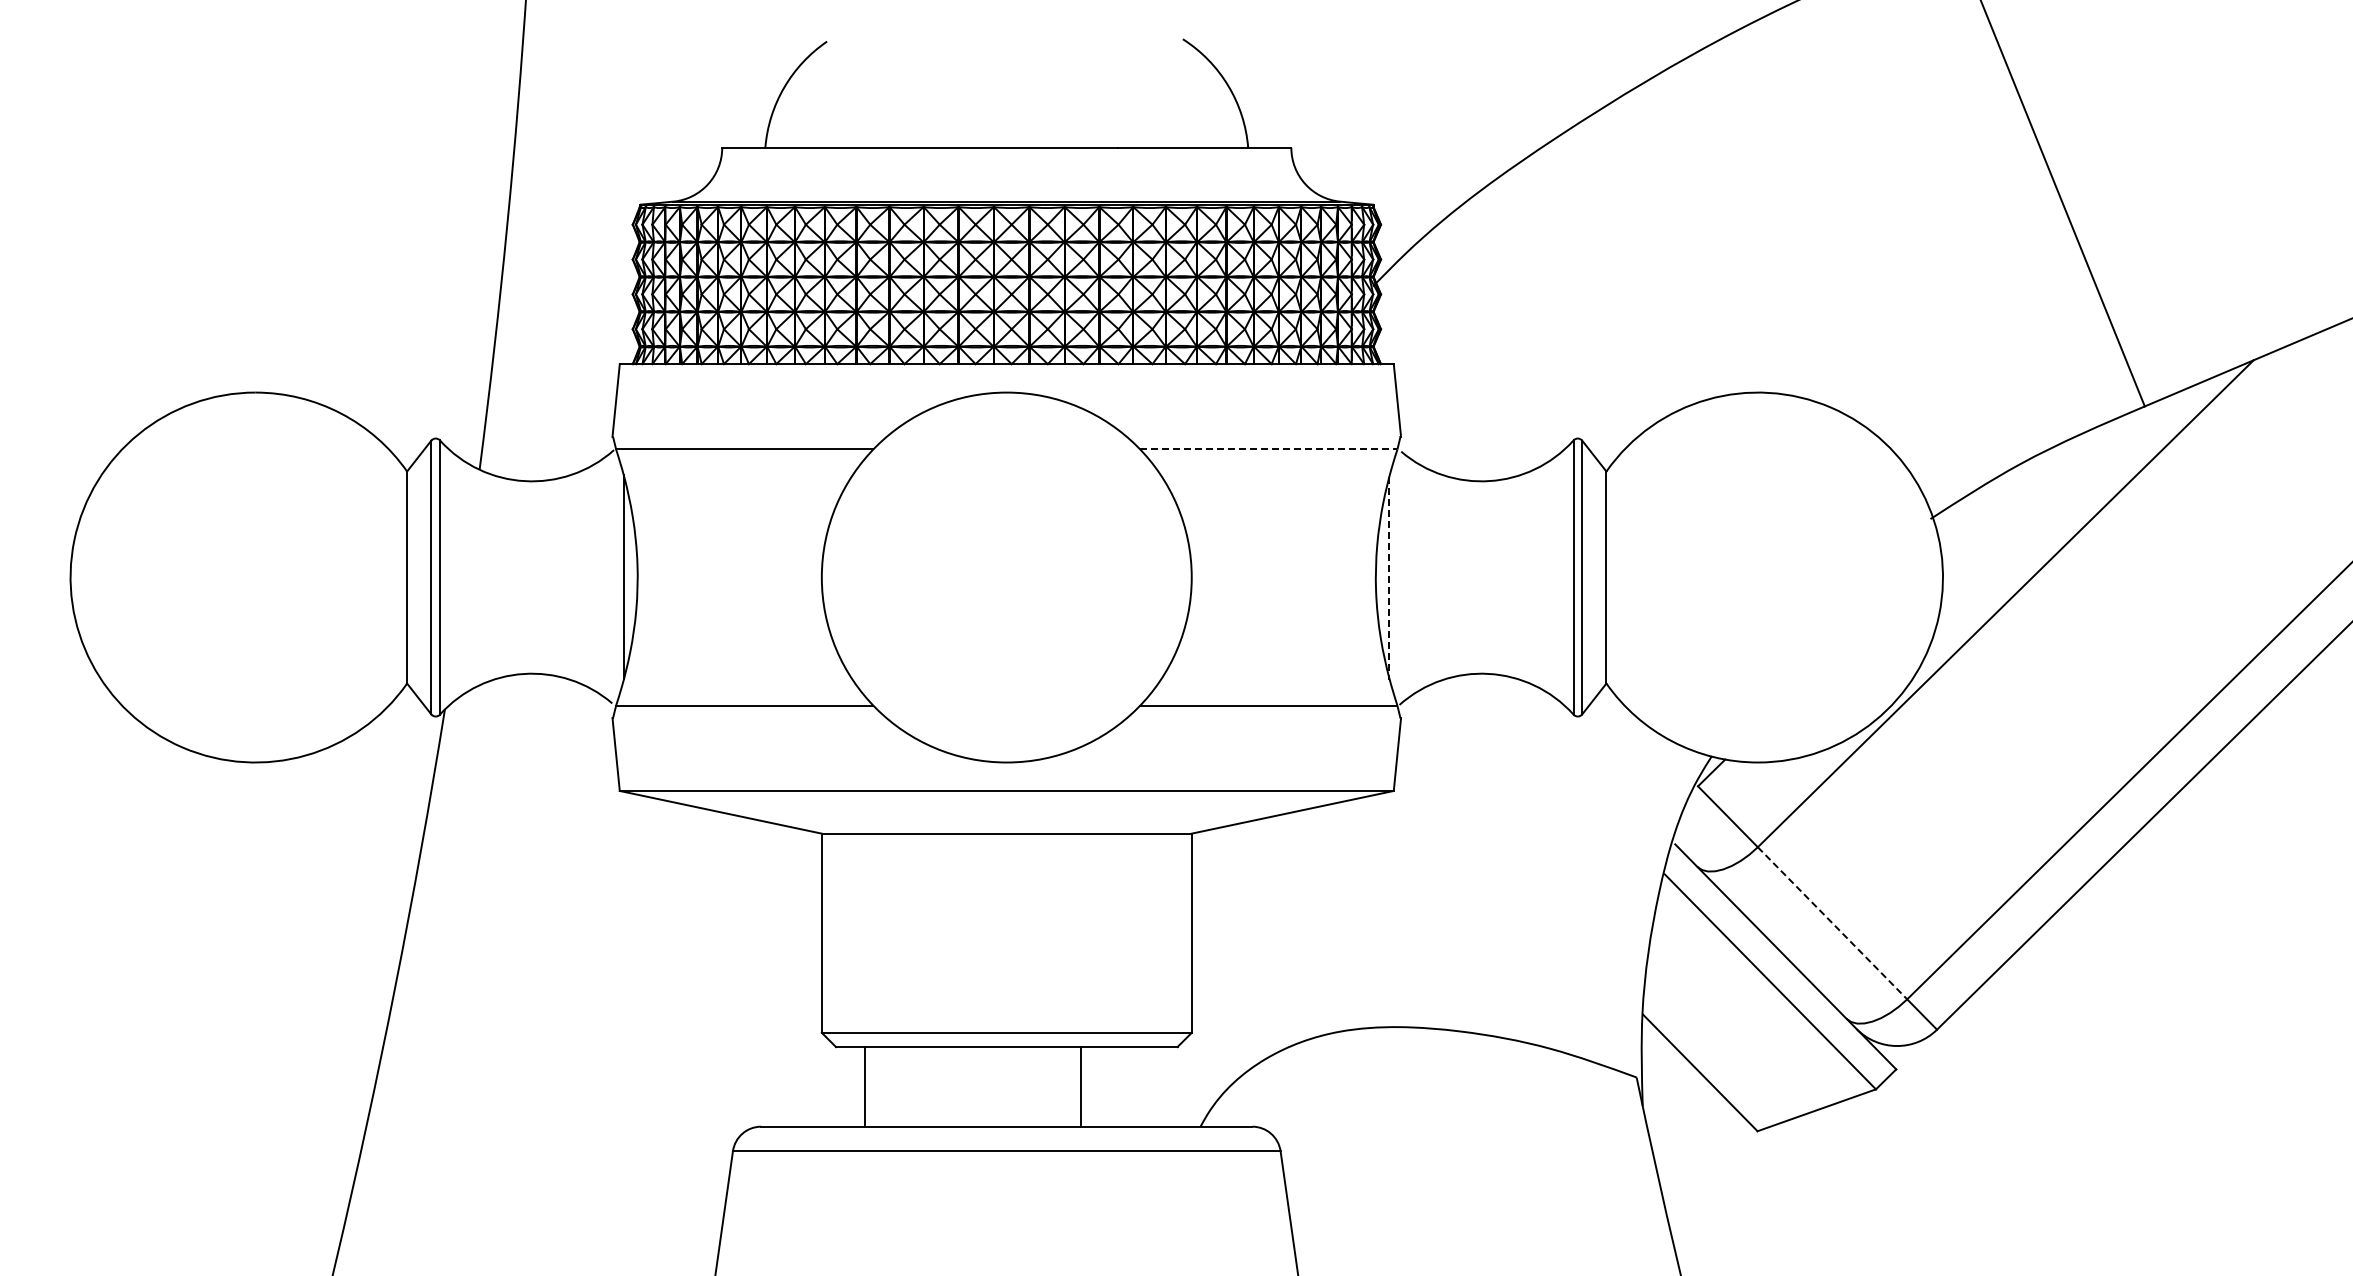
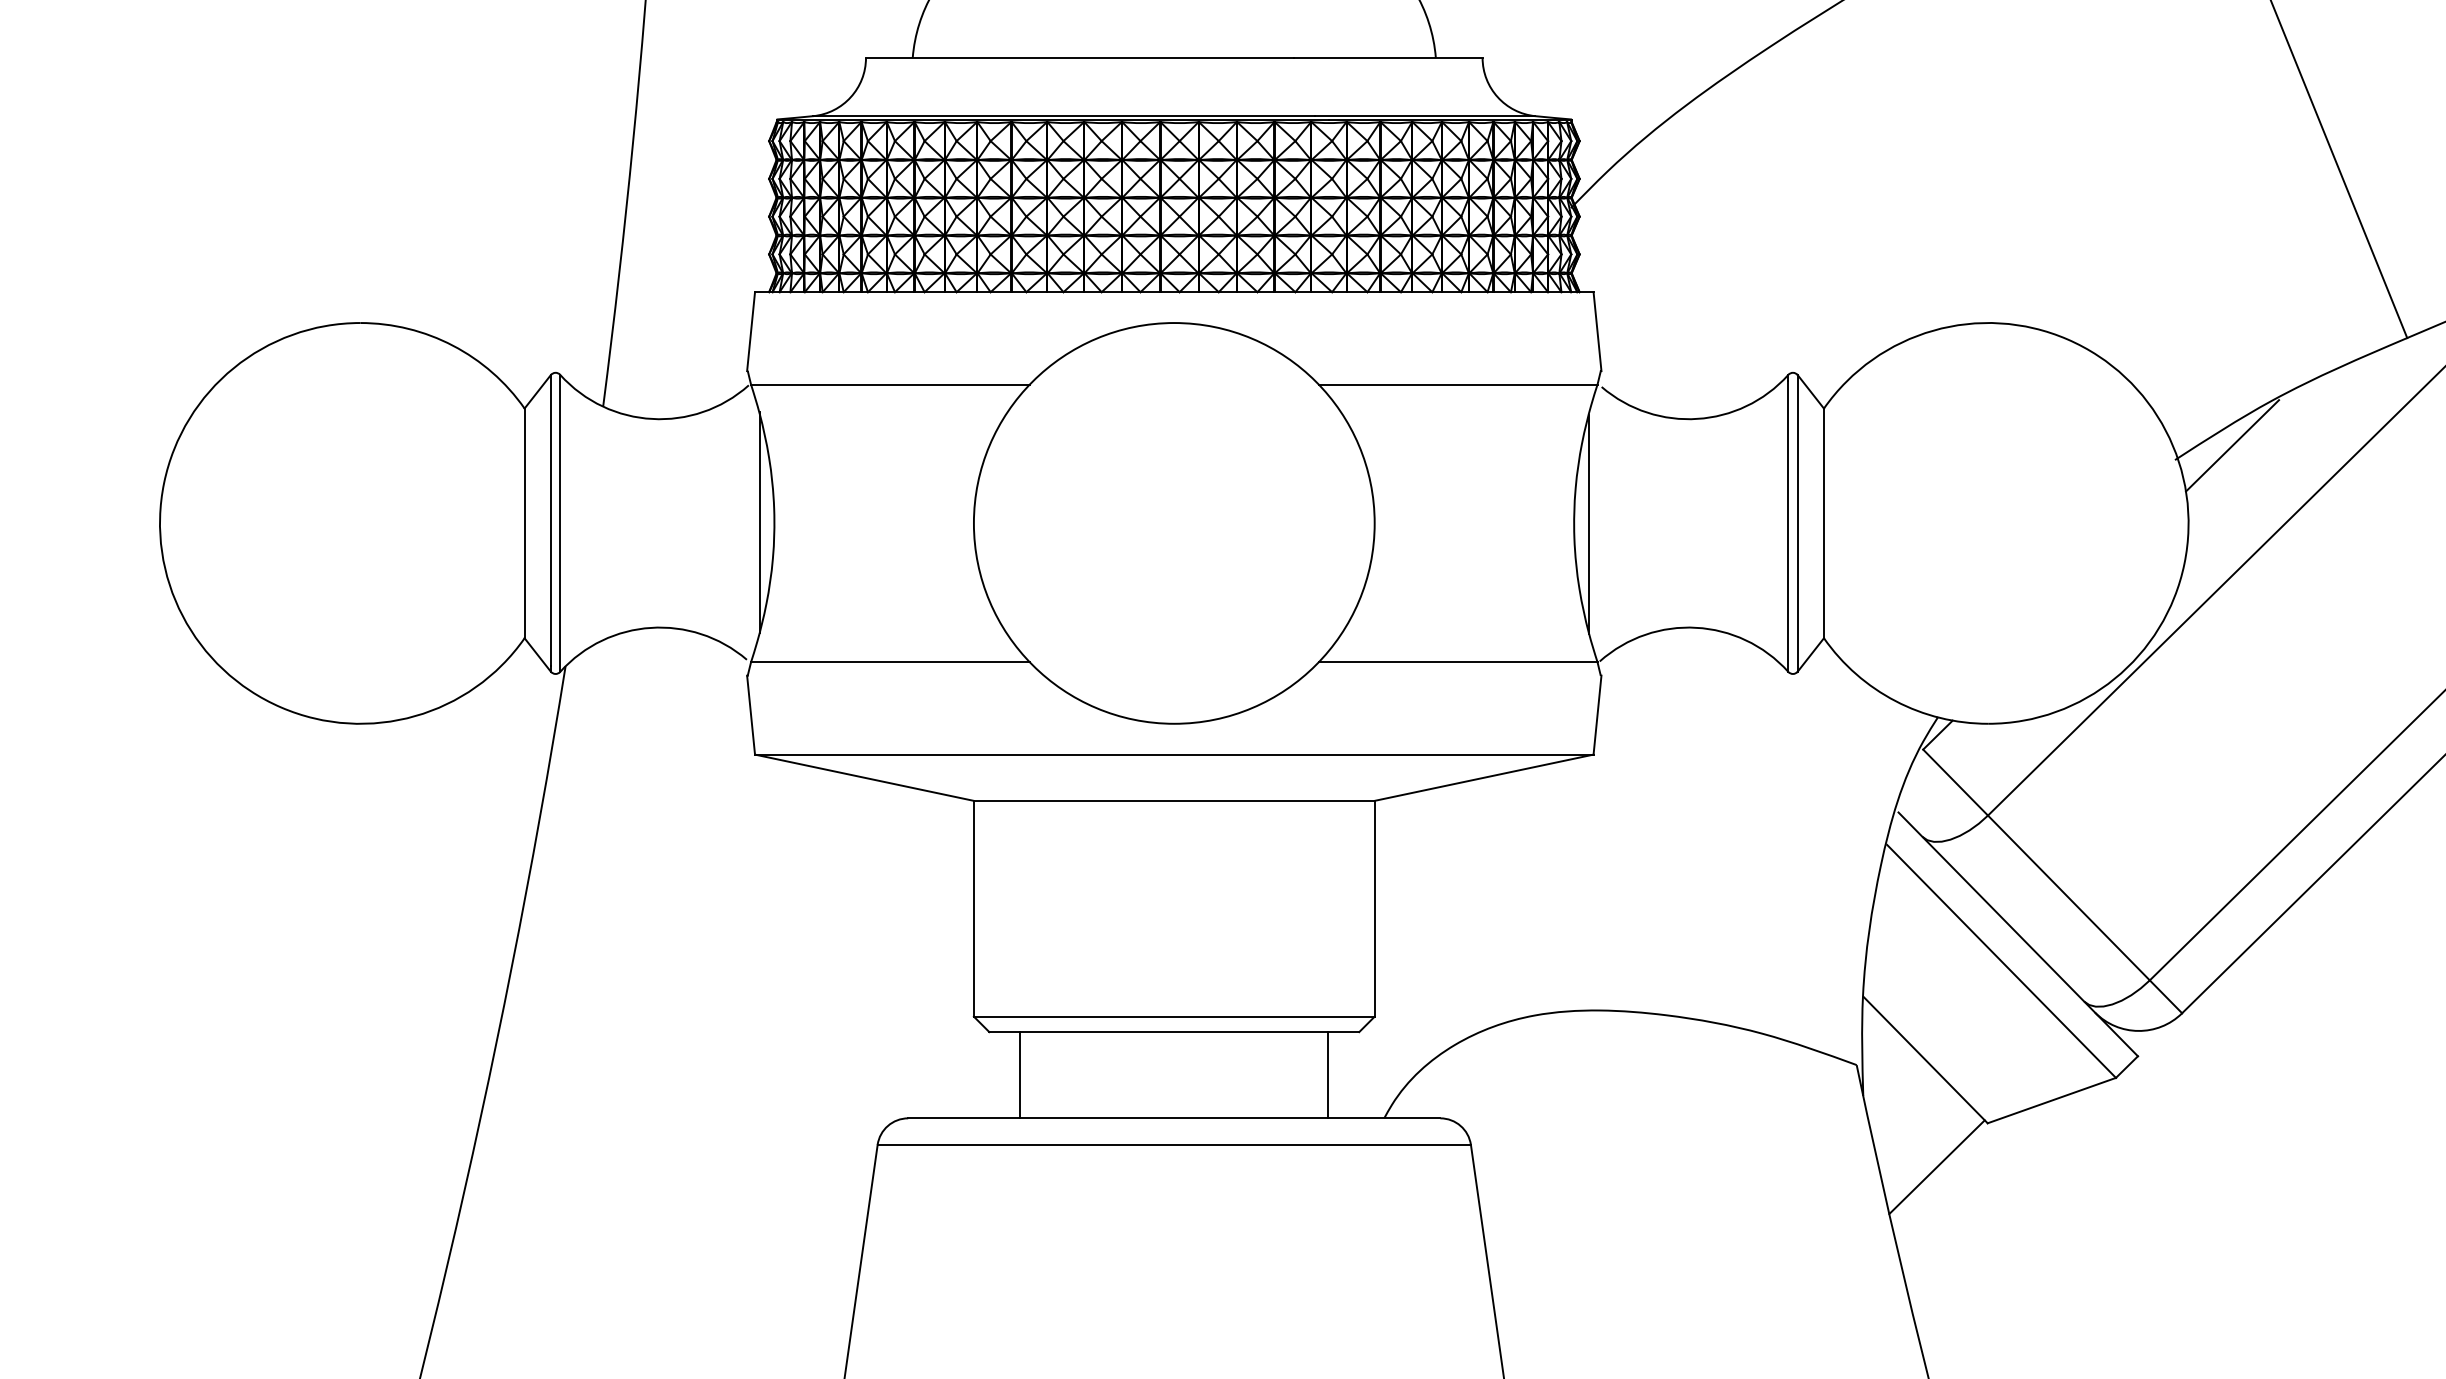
line: (1268, 449) -> (1457, 384), dashed -> solid
line: (1983, 505) -> (2232, 445), added
line: (1389, 578) -> (1588, 524), dashed -> solid
line: (1832, 923) -> (2068, 898), dashed -> solid
line: (1081, 1086) -> (1328, 1074), moved
line: (1710, 1171) -> (1936, 1166), added

